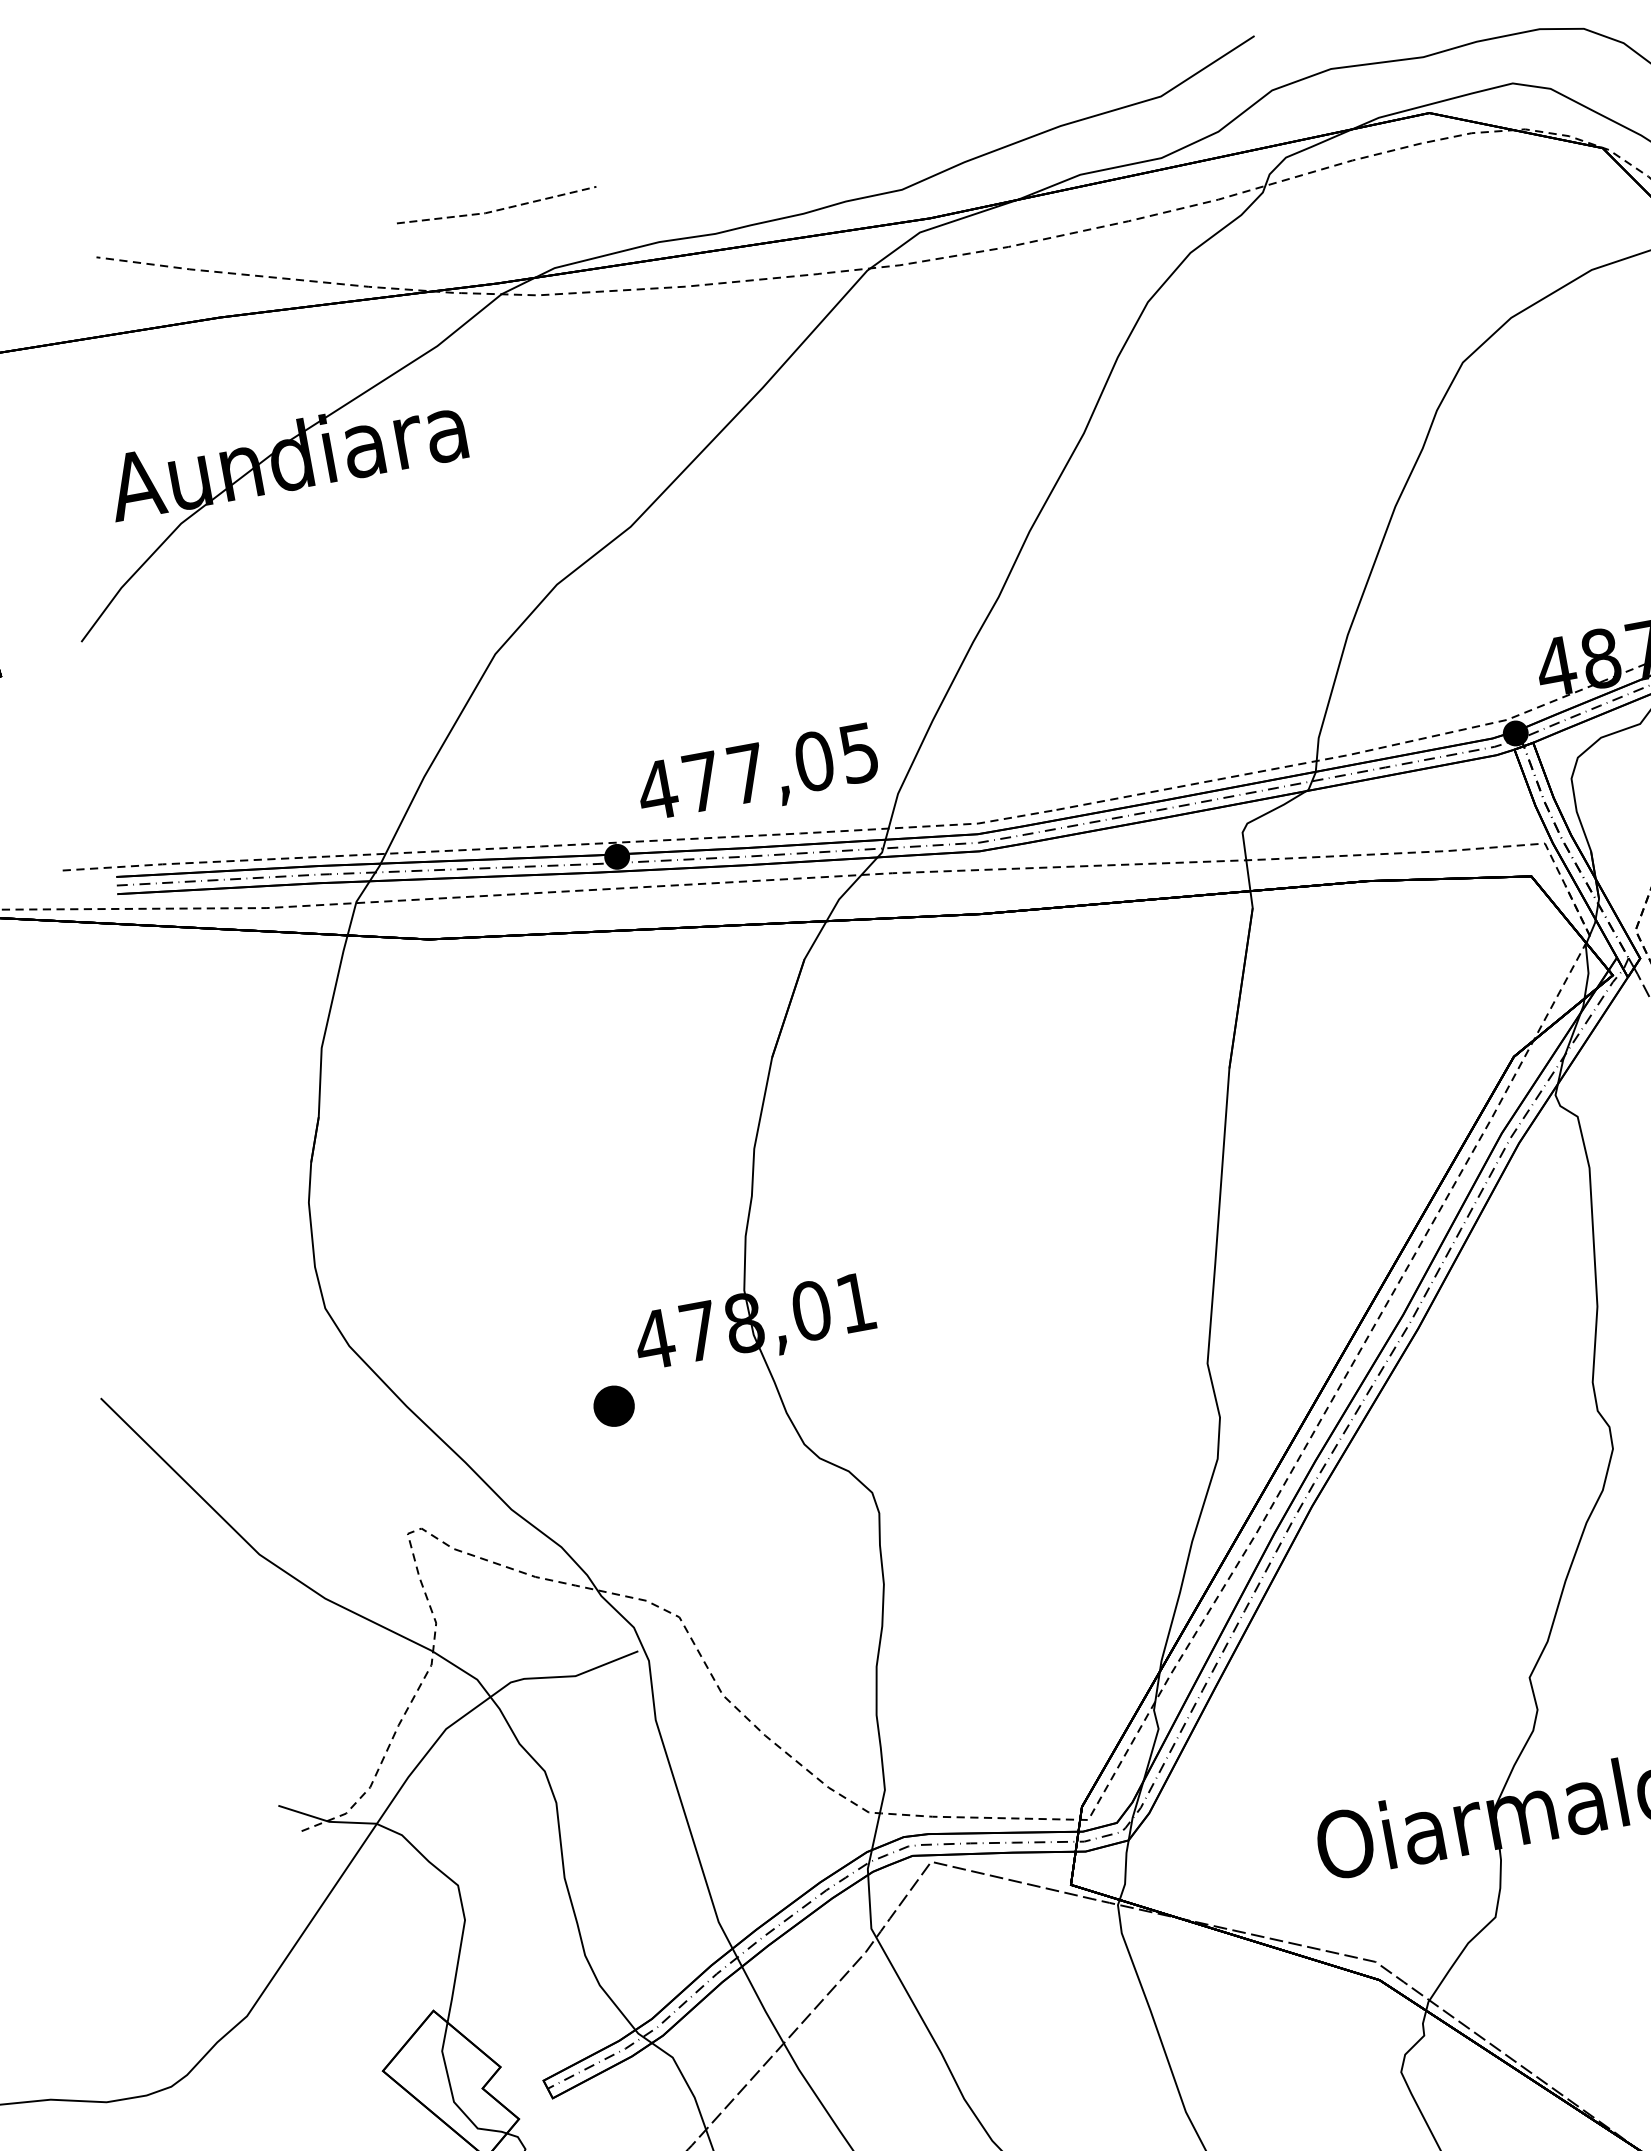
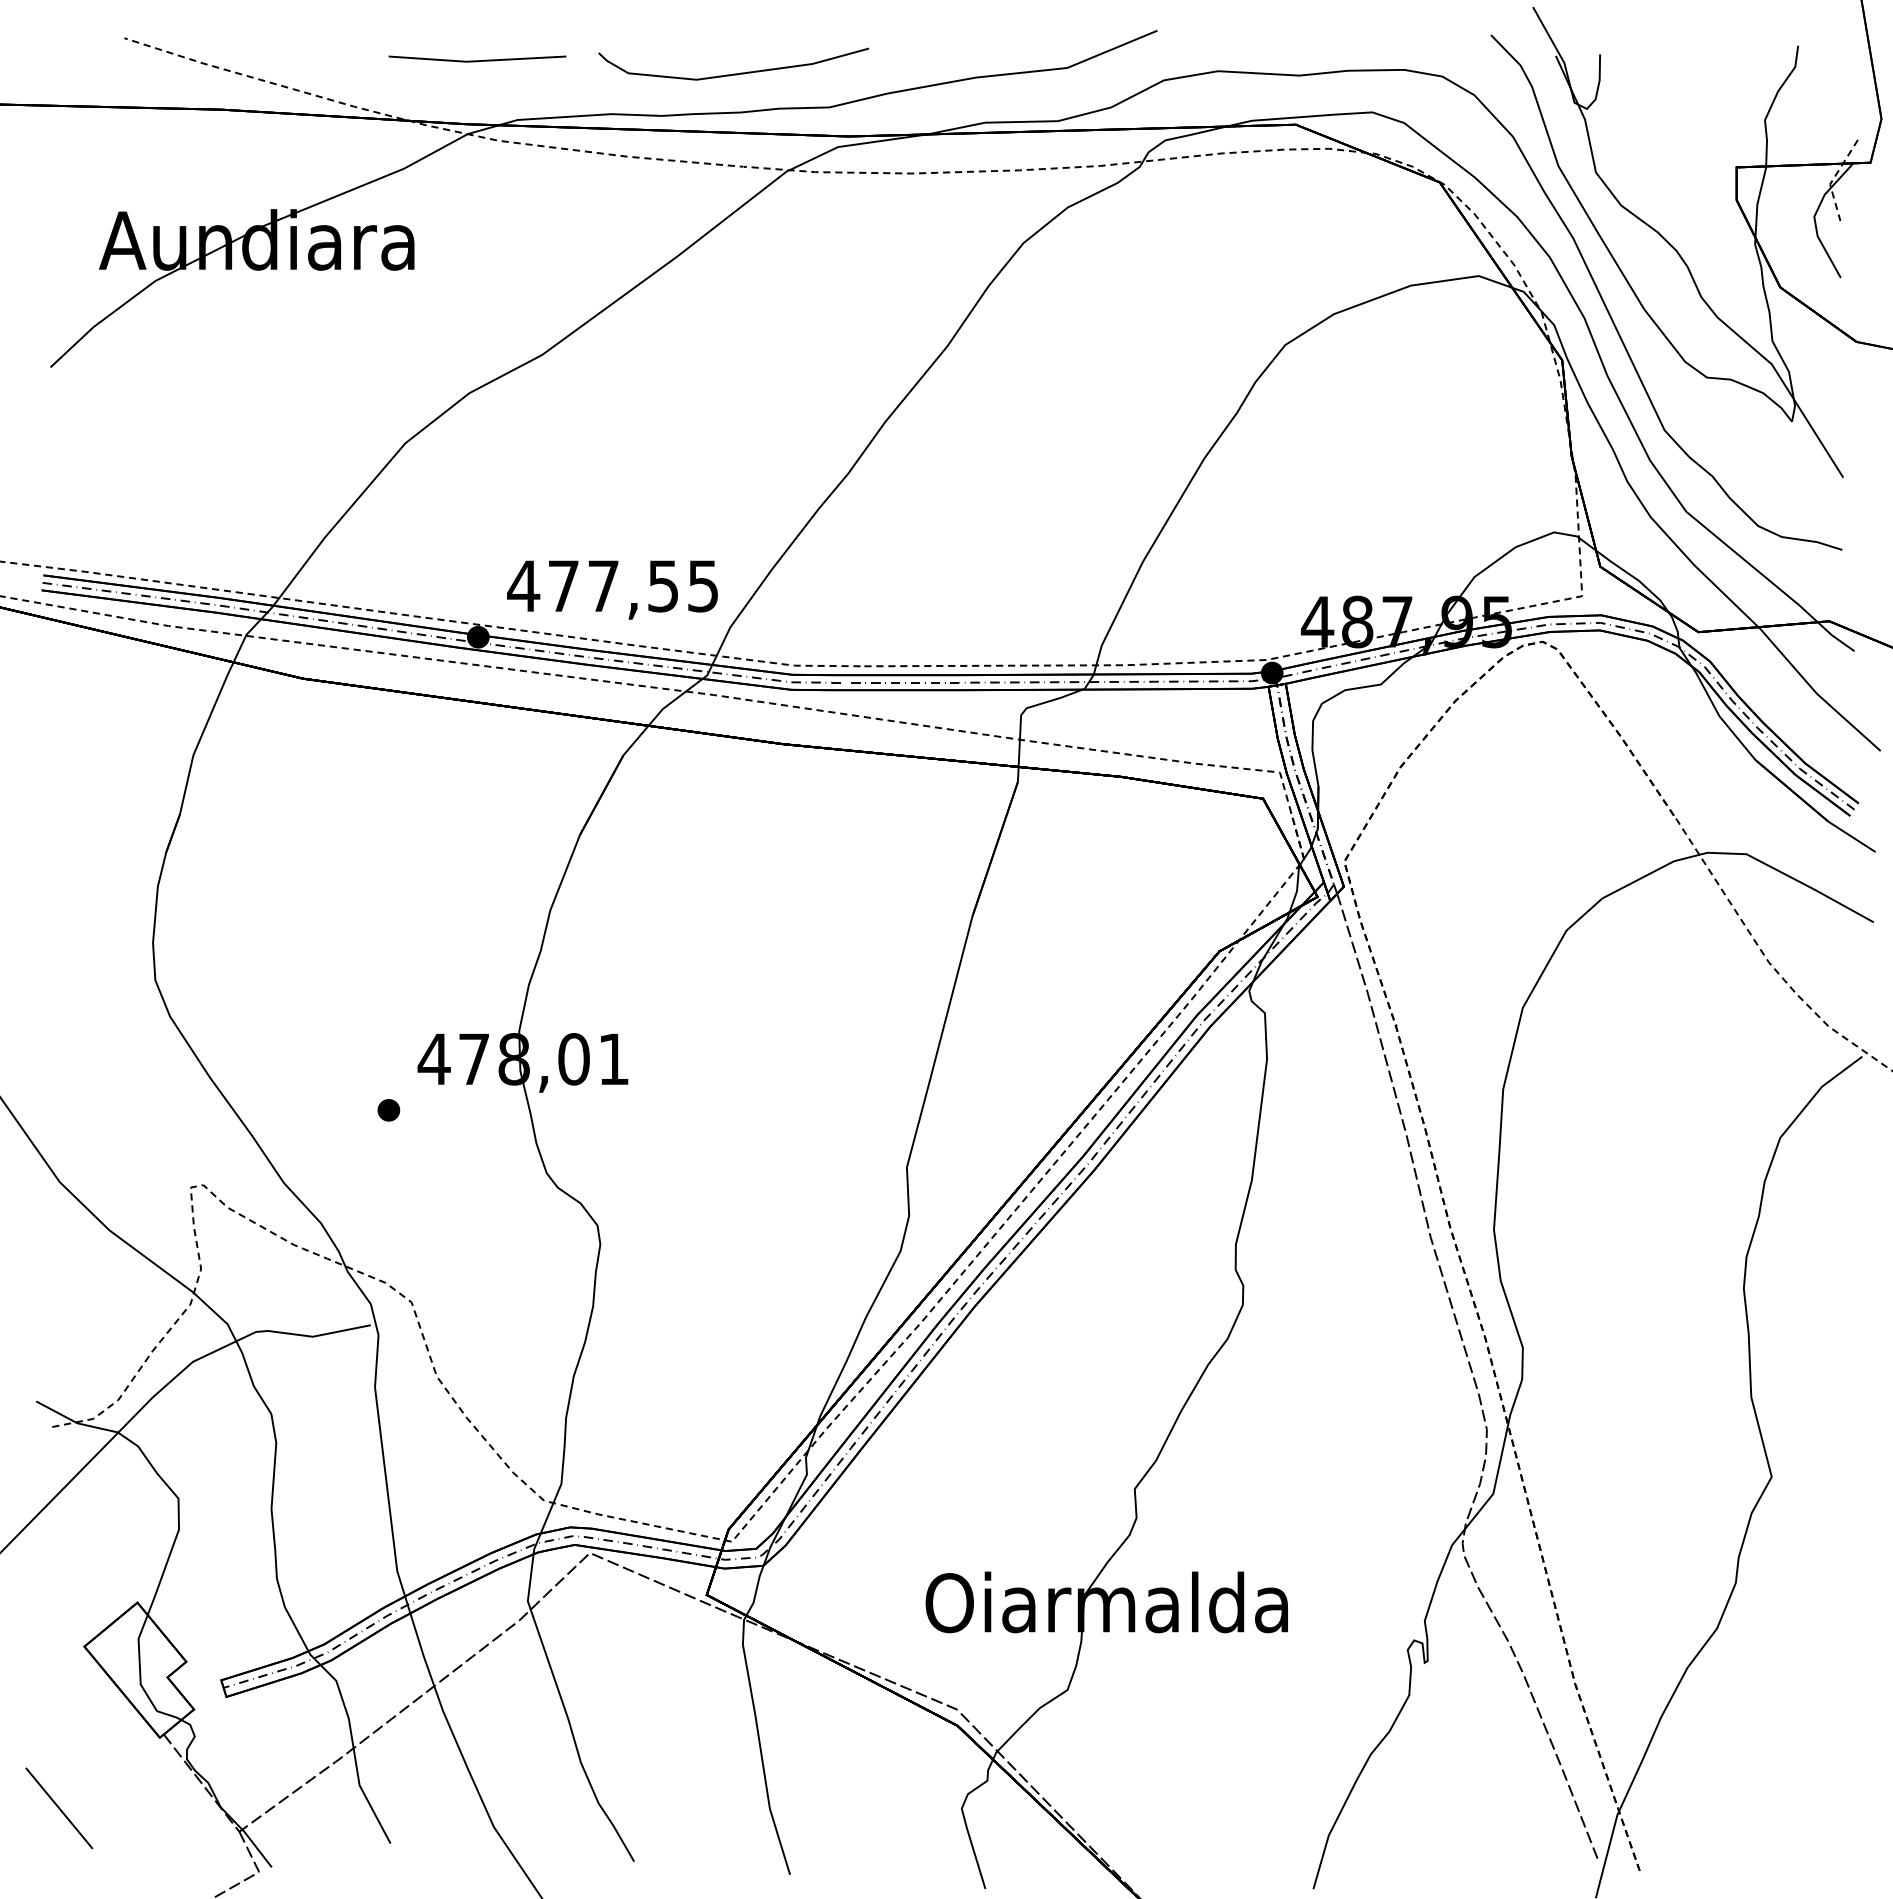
curve: (787, 171) -> (733, 73), added
line: (496, 210) -> (476, 61), dashed -> solid
text: (814, 760) -> (663, 585), 477,05 -> 477,55
part: (613, 1406) -> (388, 1110), size x0.62

